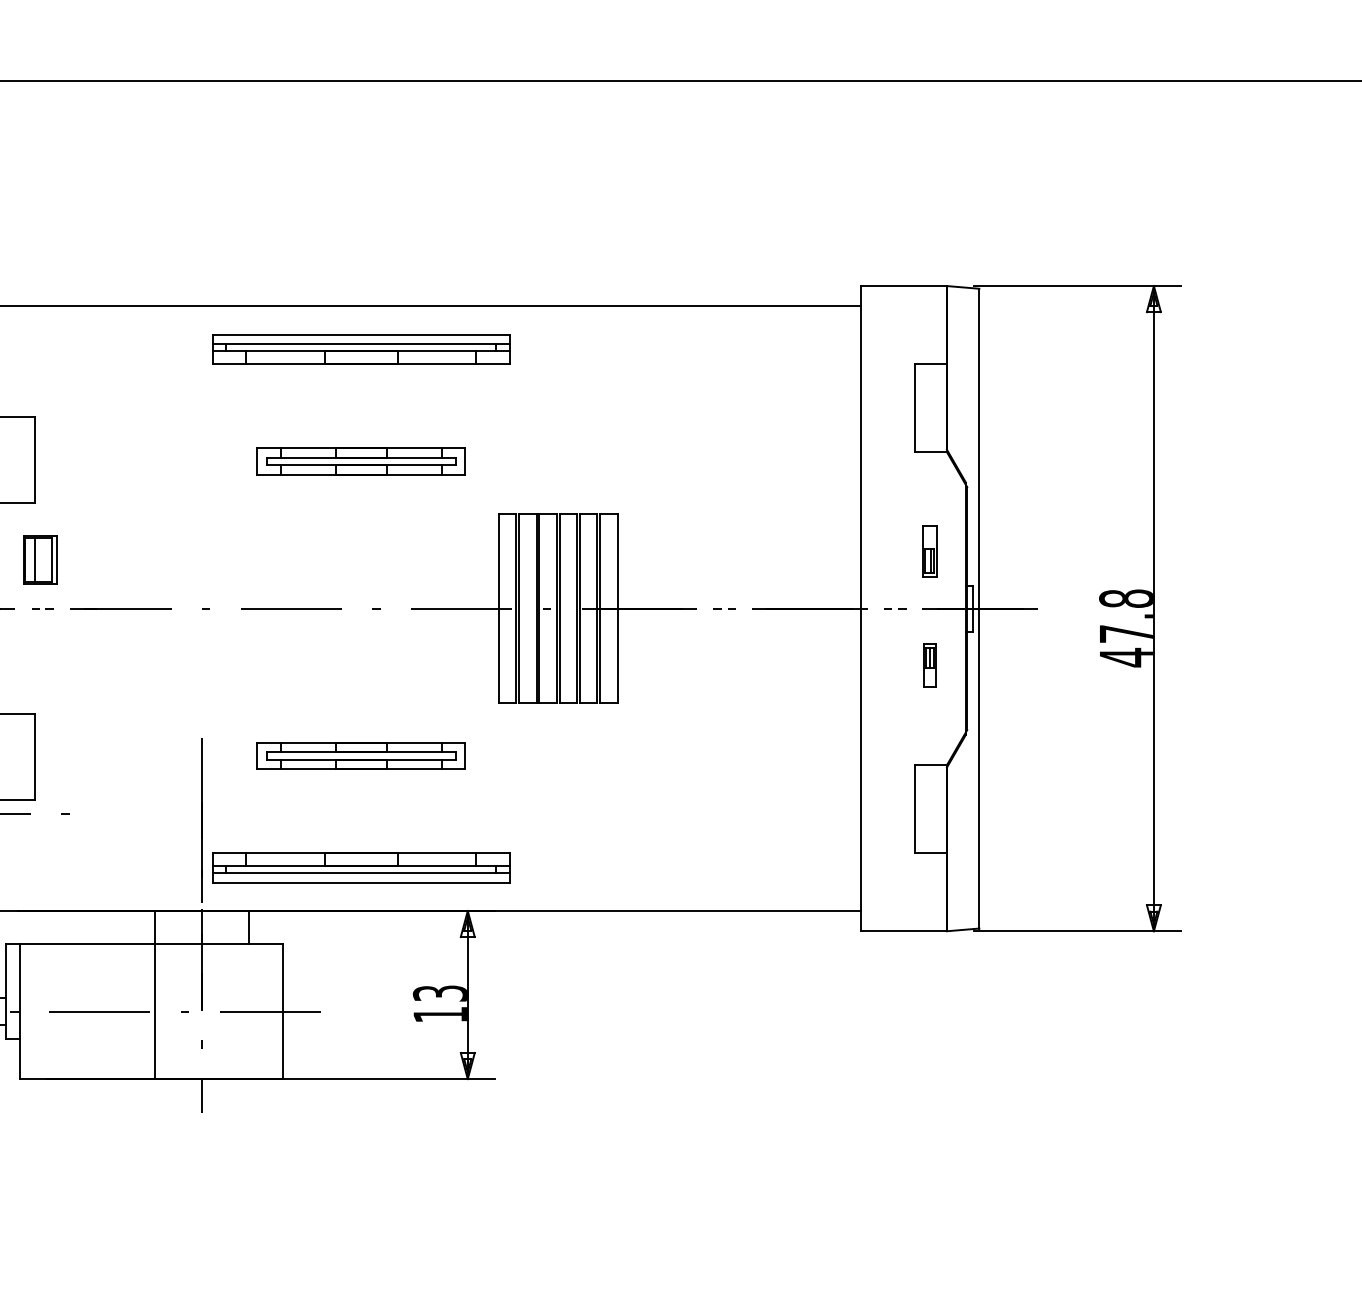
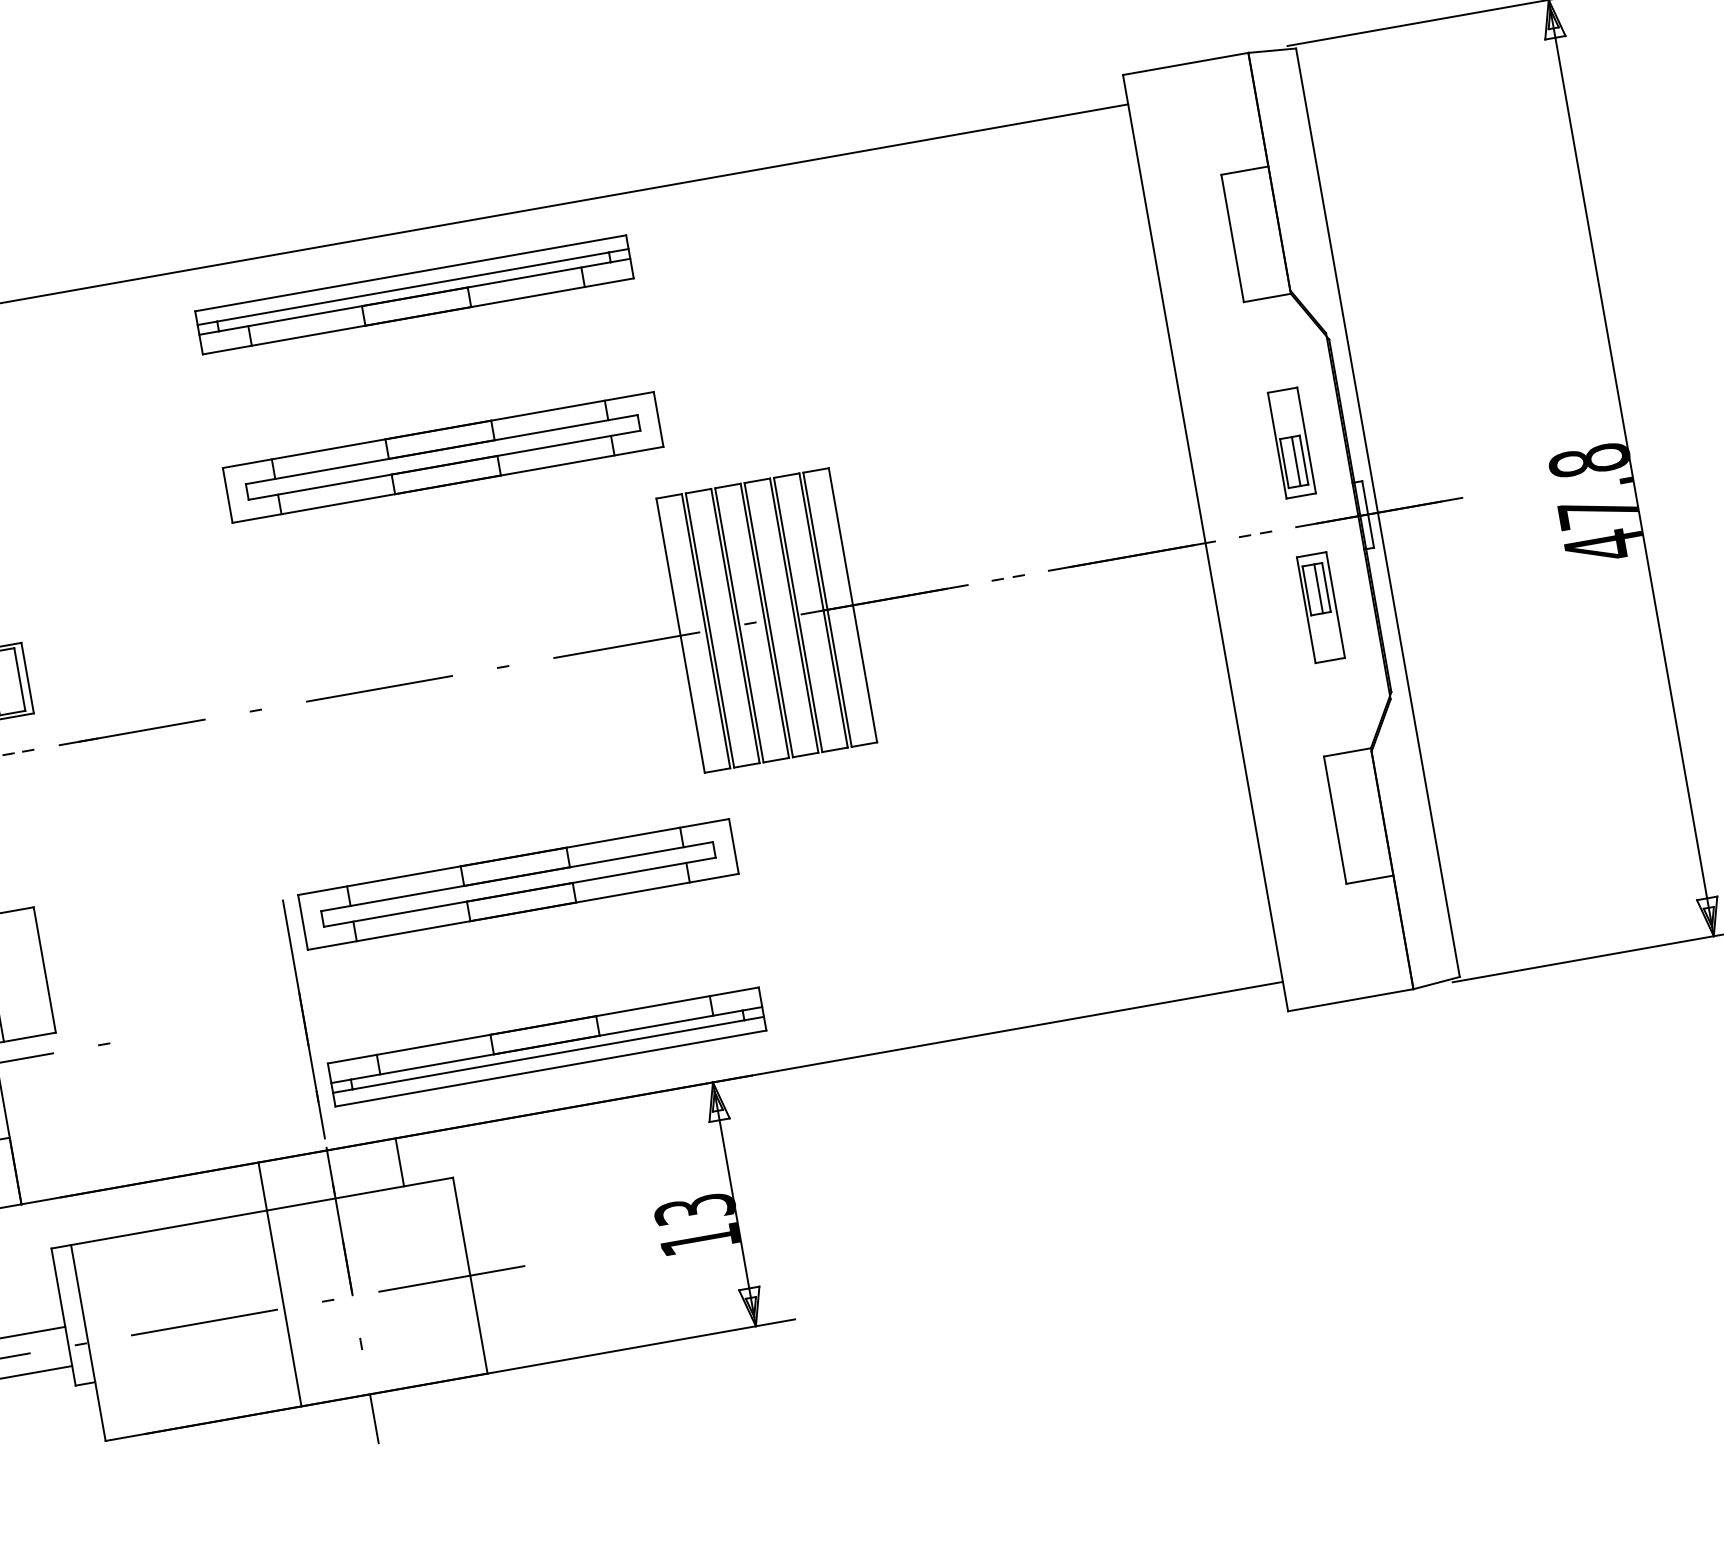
part: (361, 461) -> (443, 457), size x1.43
part: (929, 551) -> (1290, 442), size x1.43
part: (929, 665) -> (1320, 607), size x1.67
part: (361, 755) -> (518, 883), size x1.43

